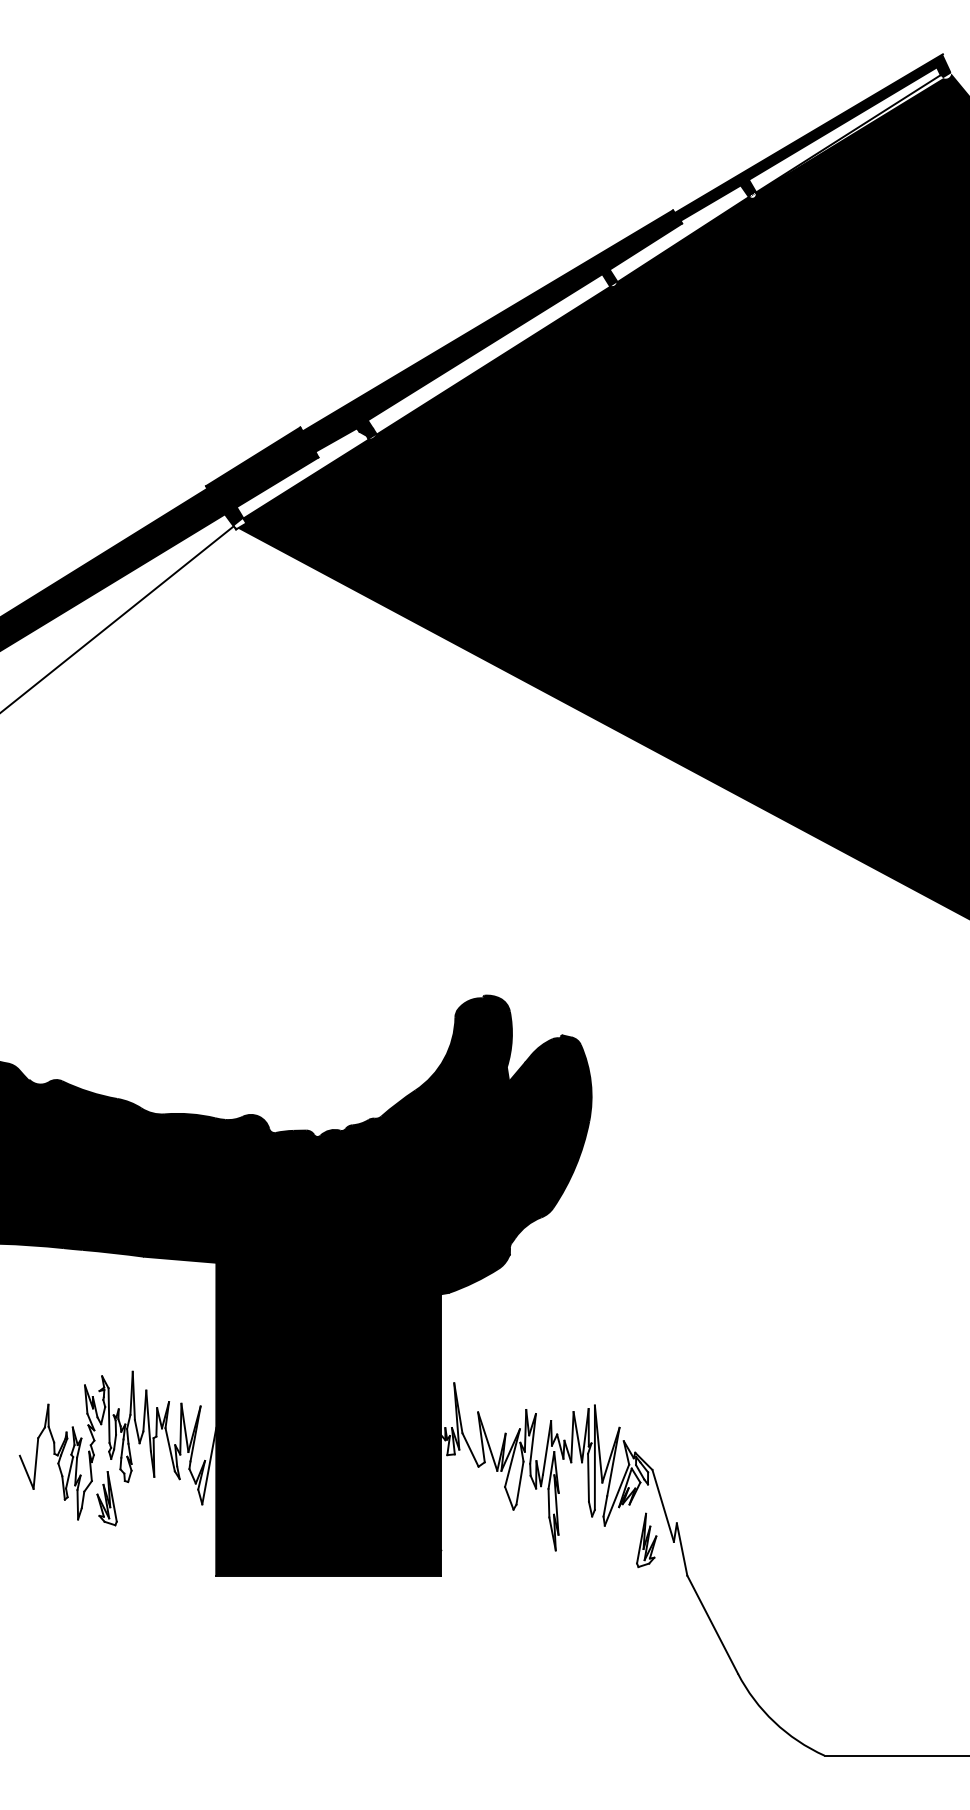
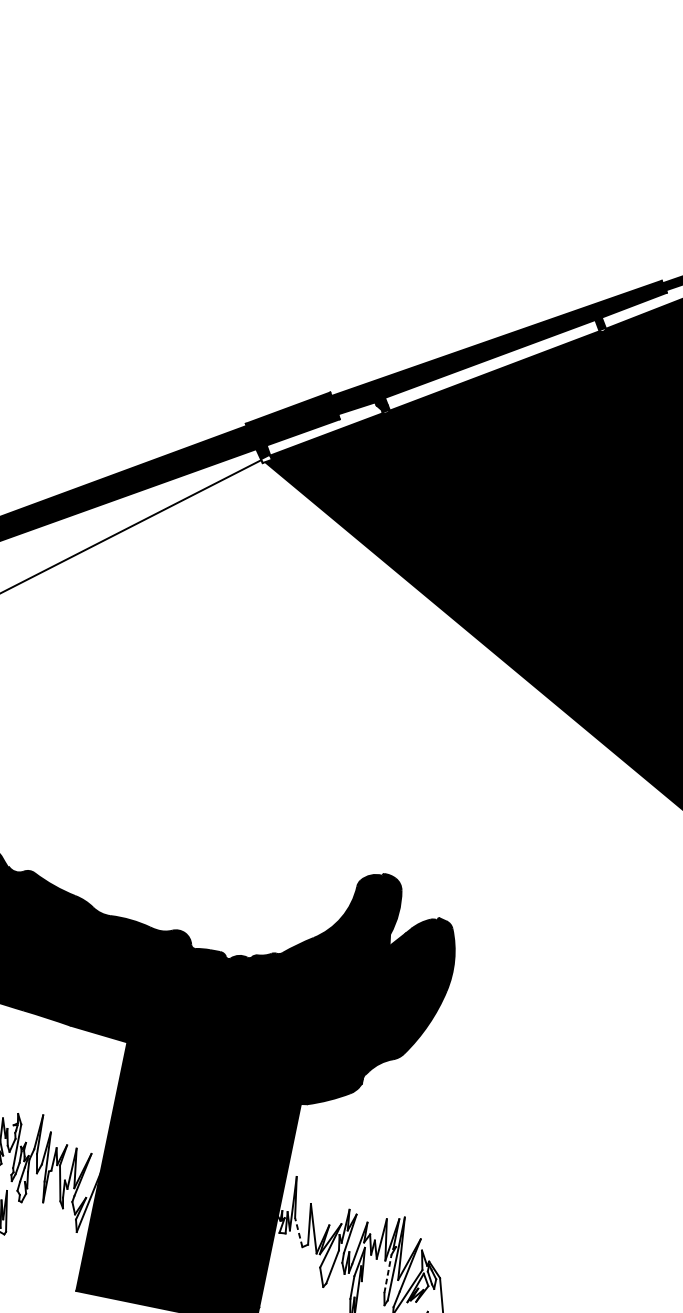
line: (470, 1449) -> (298, 1232), solid -> dashed
line: (588, 1477) -> (388, 1273), solid -> dashed

